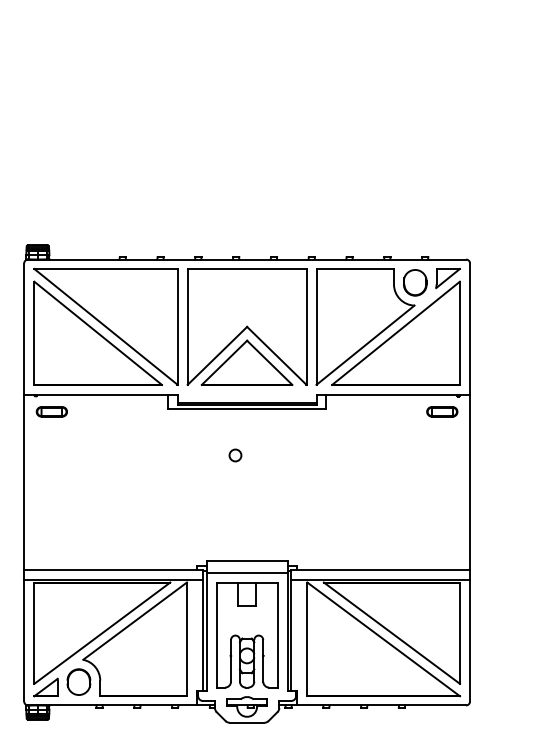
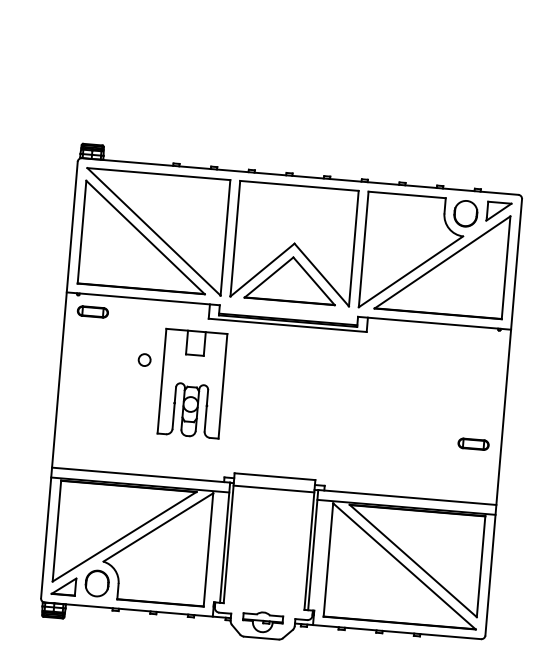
part: (442, 411) -> (473, 443), moved
circle: (235, 455) -> (144, 360), moved
part: (247, 635) -> (192, 384), moved

